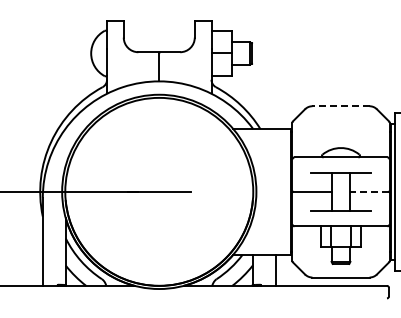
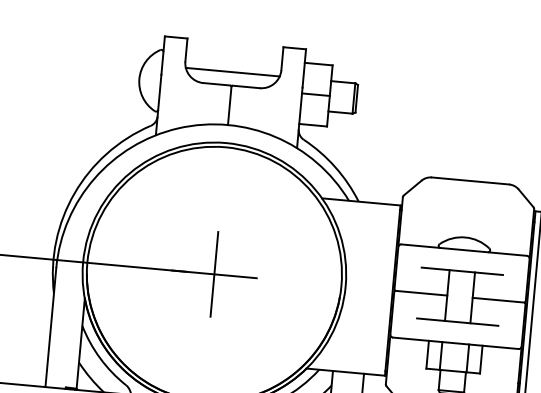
line: (159, 42) -> (233, 72), added
line: (341, 106) -> (471, 181), dashed -> solid
line: (159, 191) -> (214, 273), added
line: (368, 191) -> (497, 299), dashed -> solid

